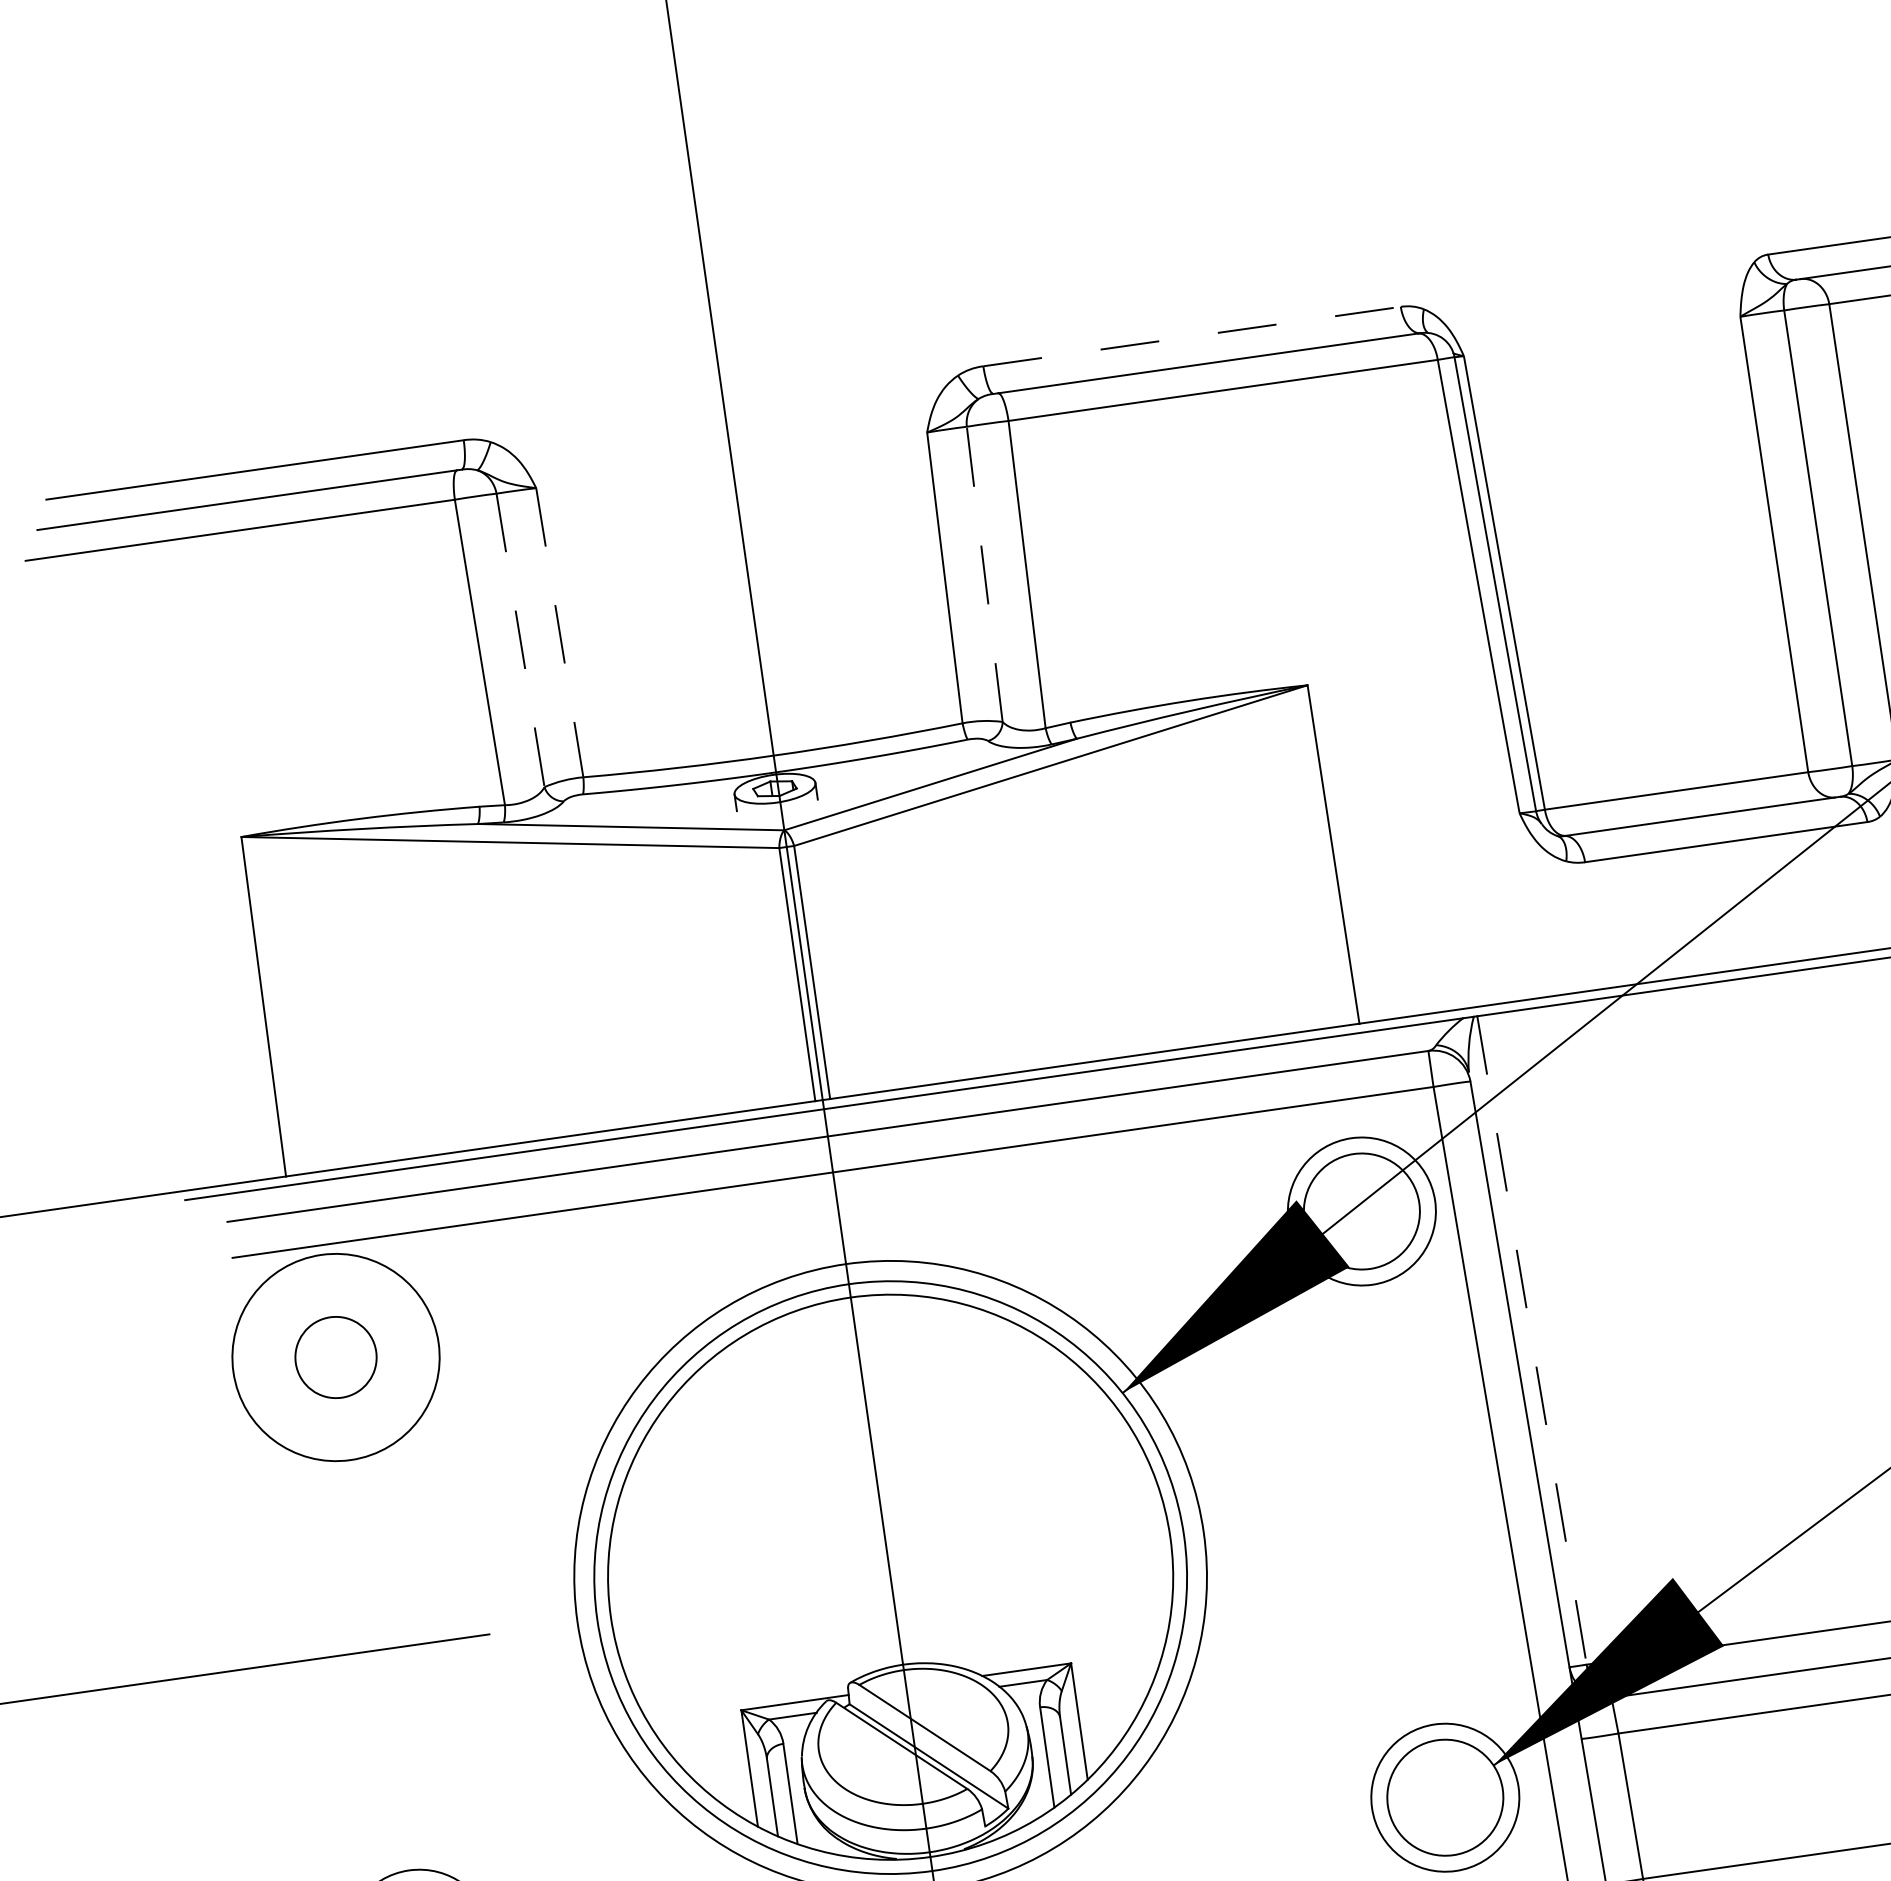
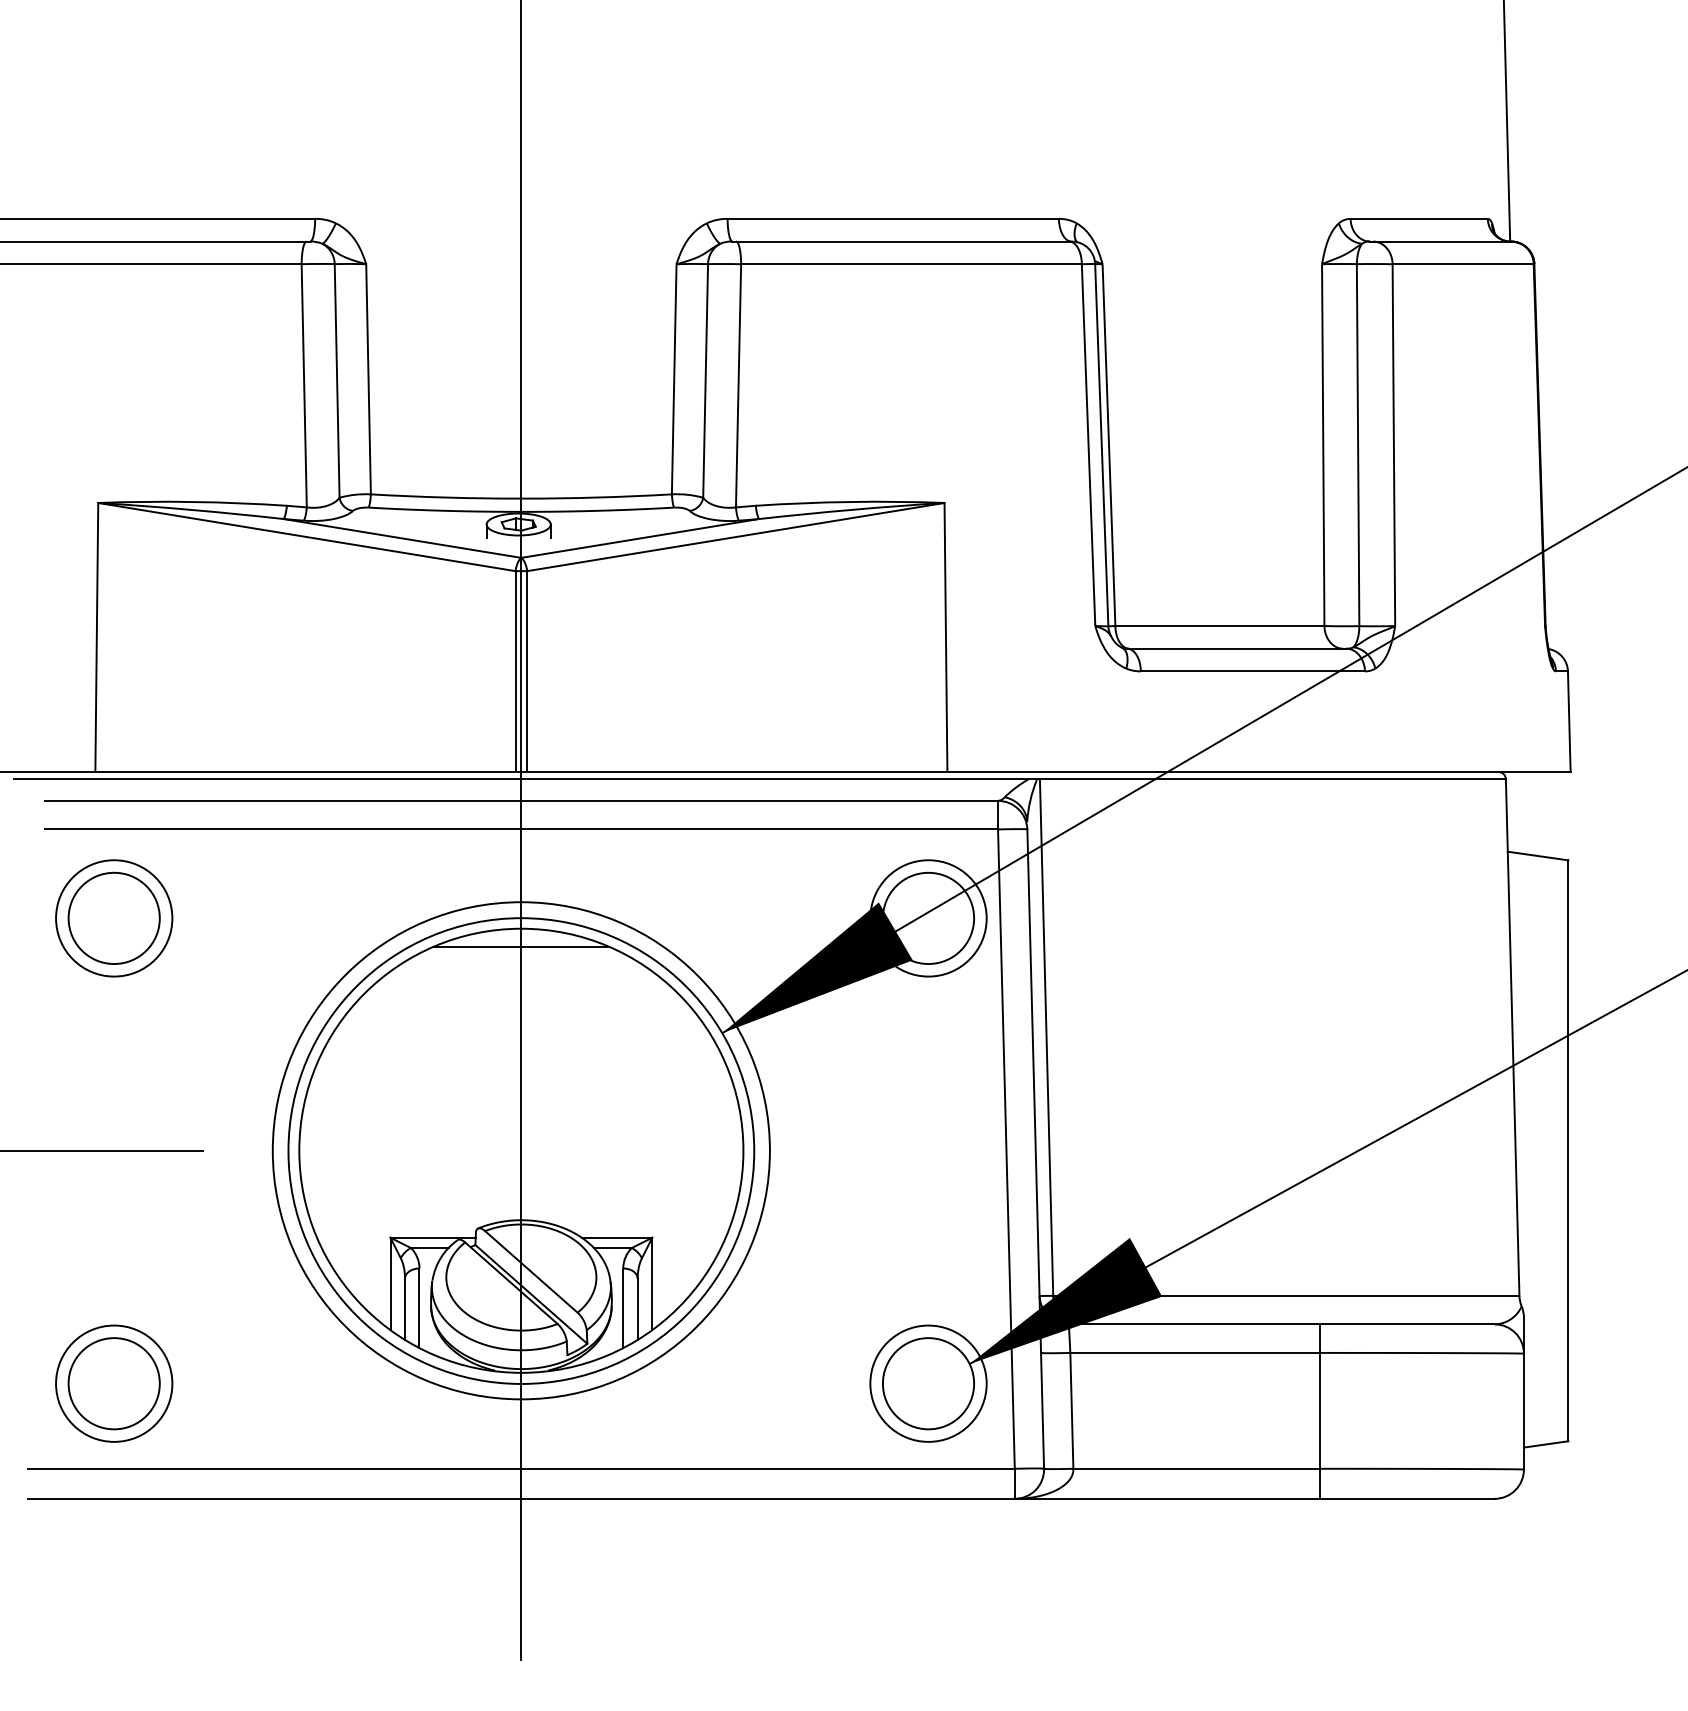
line: (1192, 336) -> (893, 218), dashed -> solid
line: (984, 573) -> (705, 380), dashed -> solid
line: (559, 633) -> (368, 379), dashed -> solid
line: (520, 639) -> (337, 380), dashed -> solid
line: (854, 1319) -> (521, 946), added
line: (1532, 1341) -> (1046, 1038), dashed -> solid
circle: (335, 1357) -> (113, 918), size x1.43
circle: (336, 1357) -> (114, 918), size x0.71

